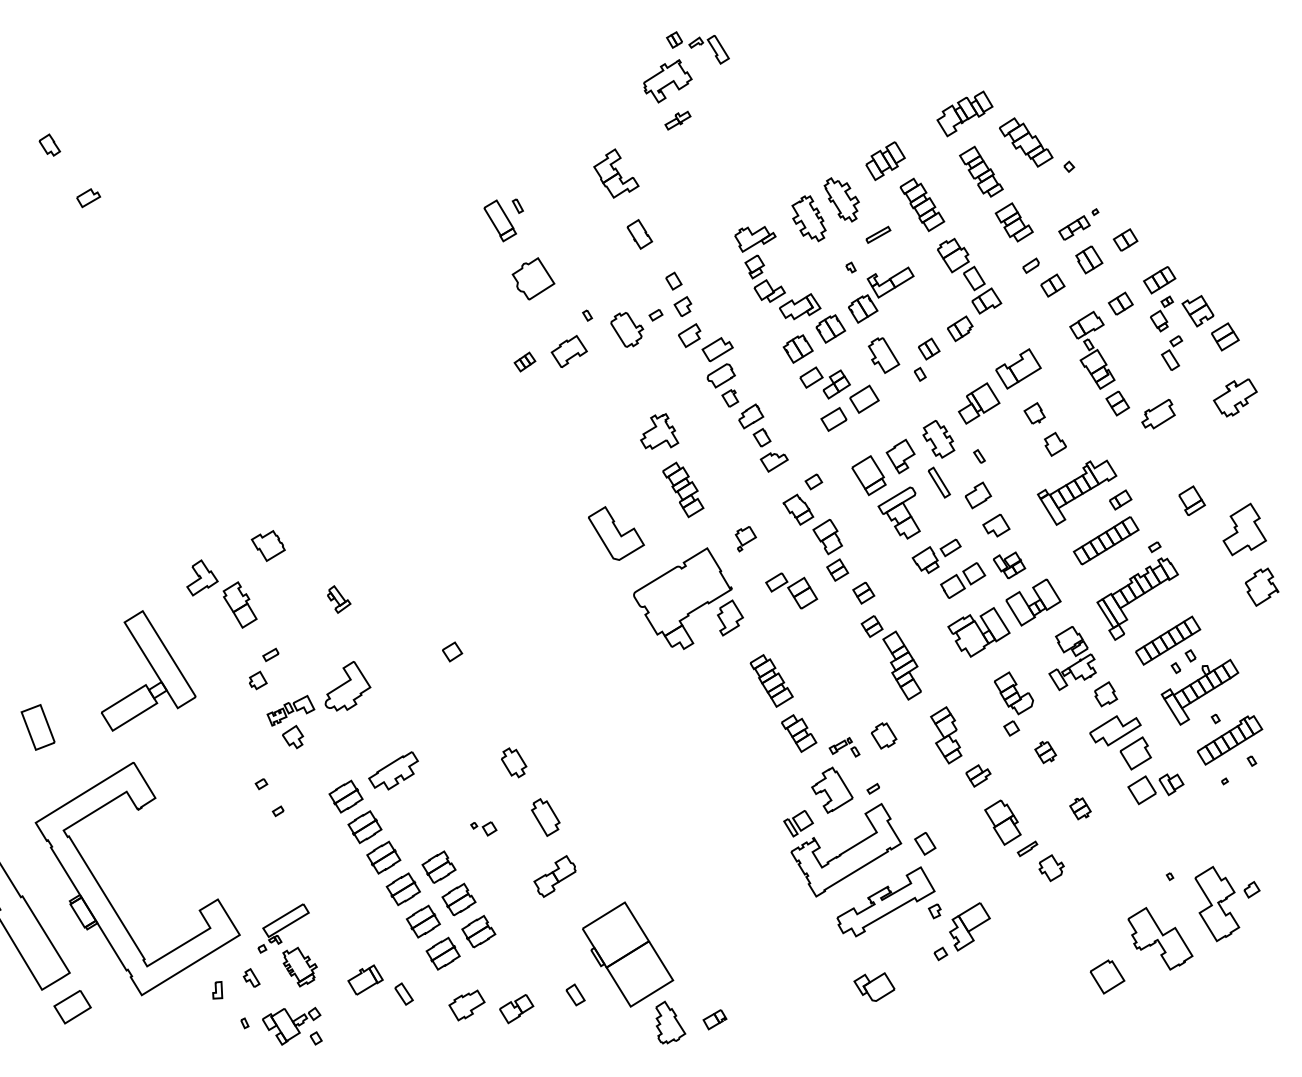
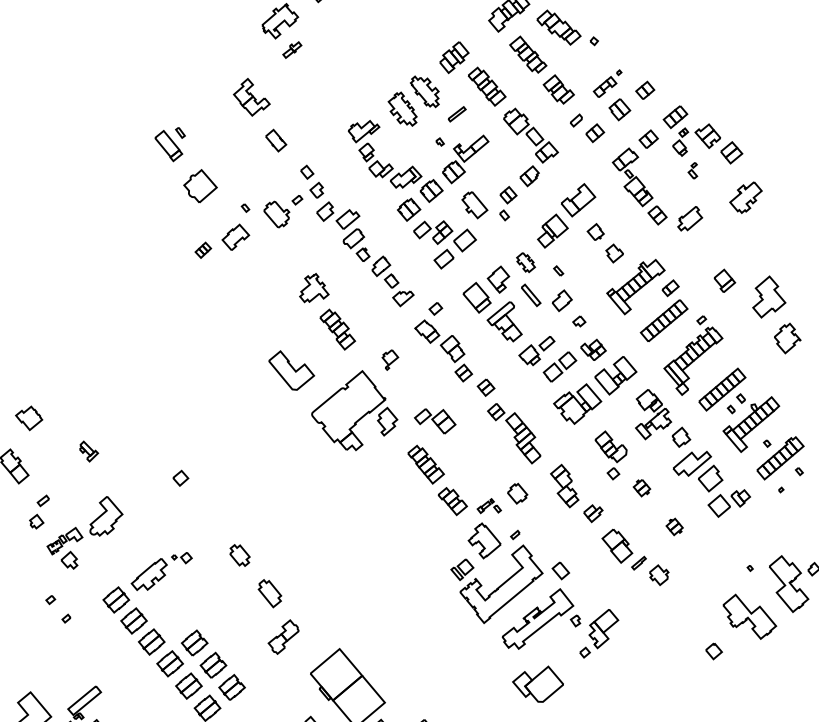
part: (1171, 352) -> (692, 170), size x0.6
part: (938, 439) -> (525, 262), size x0.7
part: (996, 525) -> (579, 321), size x0.6
part: (791, 590) -> (435, 421), moved
part: (483, 828) -> (181, 558), moved
part: (1107, 976) -> (713, 651), size x0.6
part: (874, 986) -> (538, 684), size x1.6

